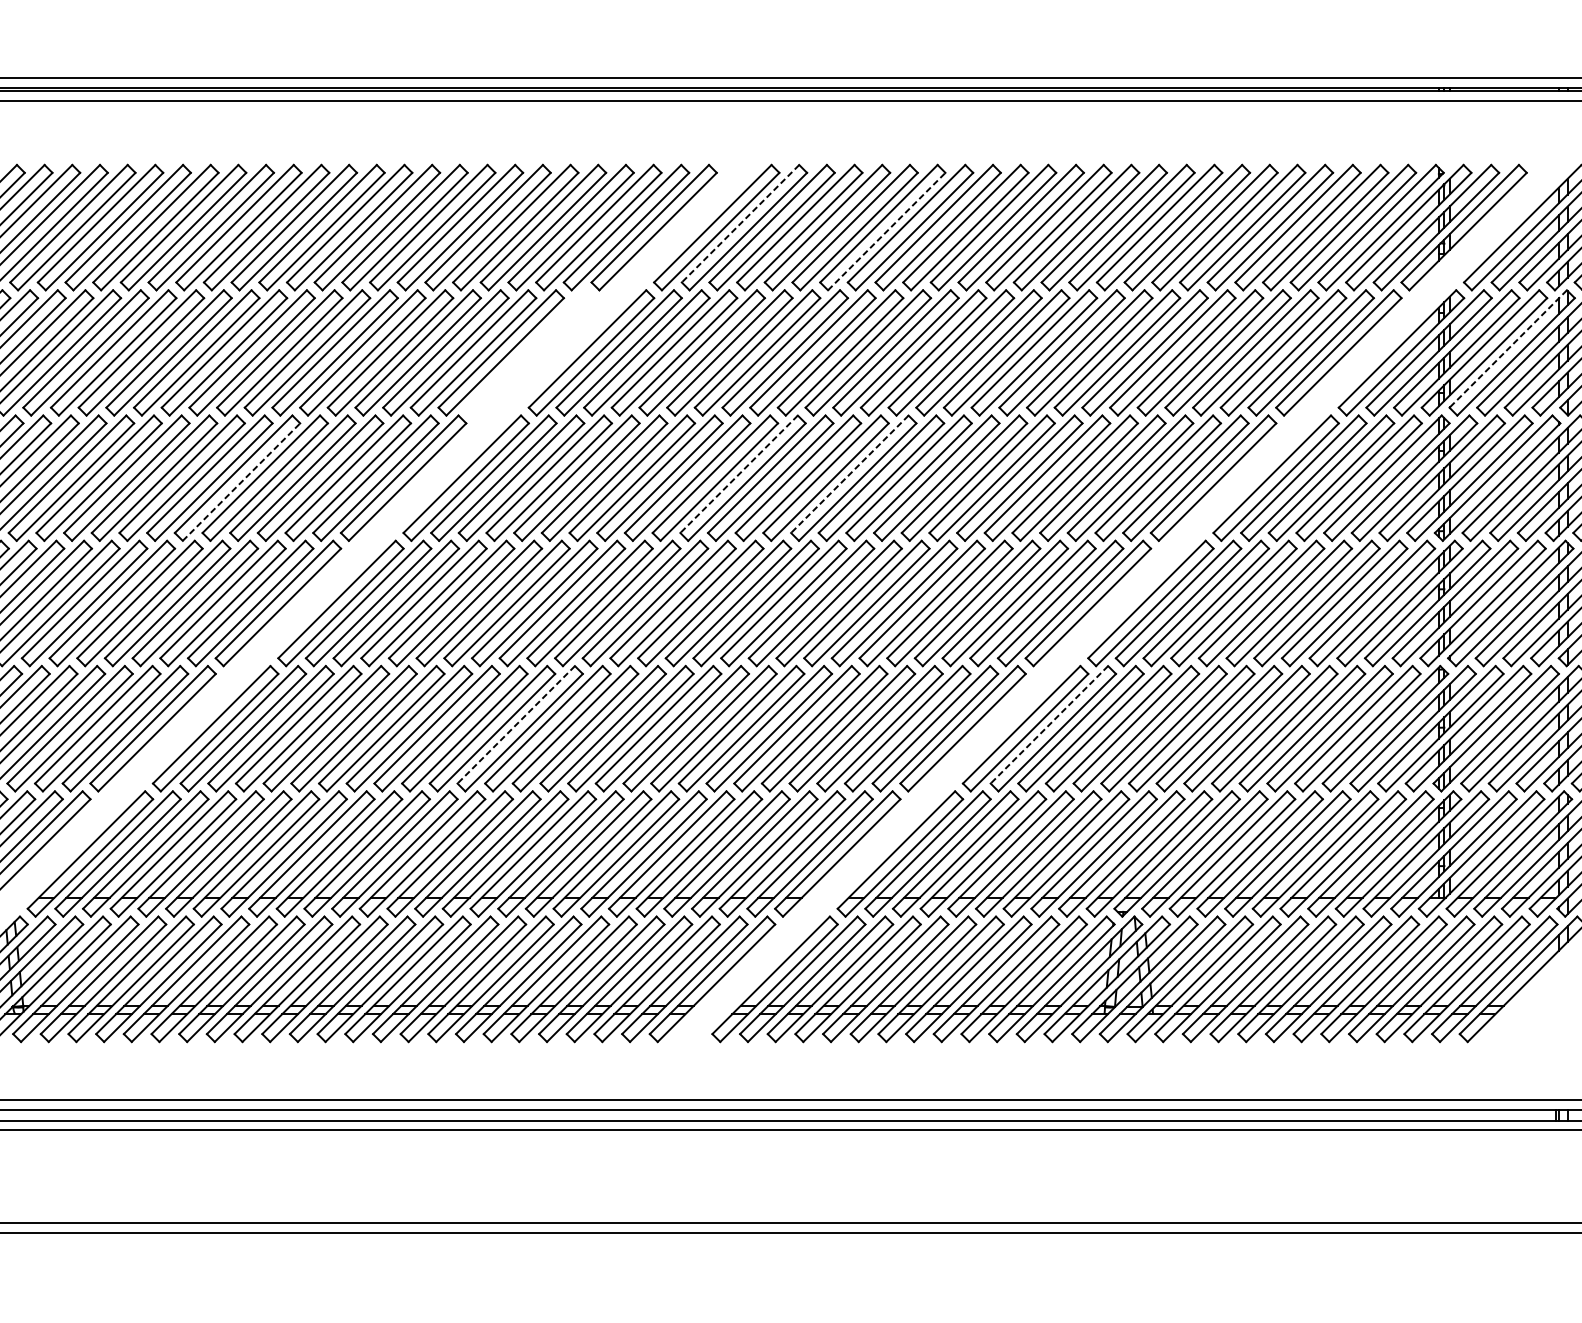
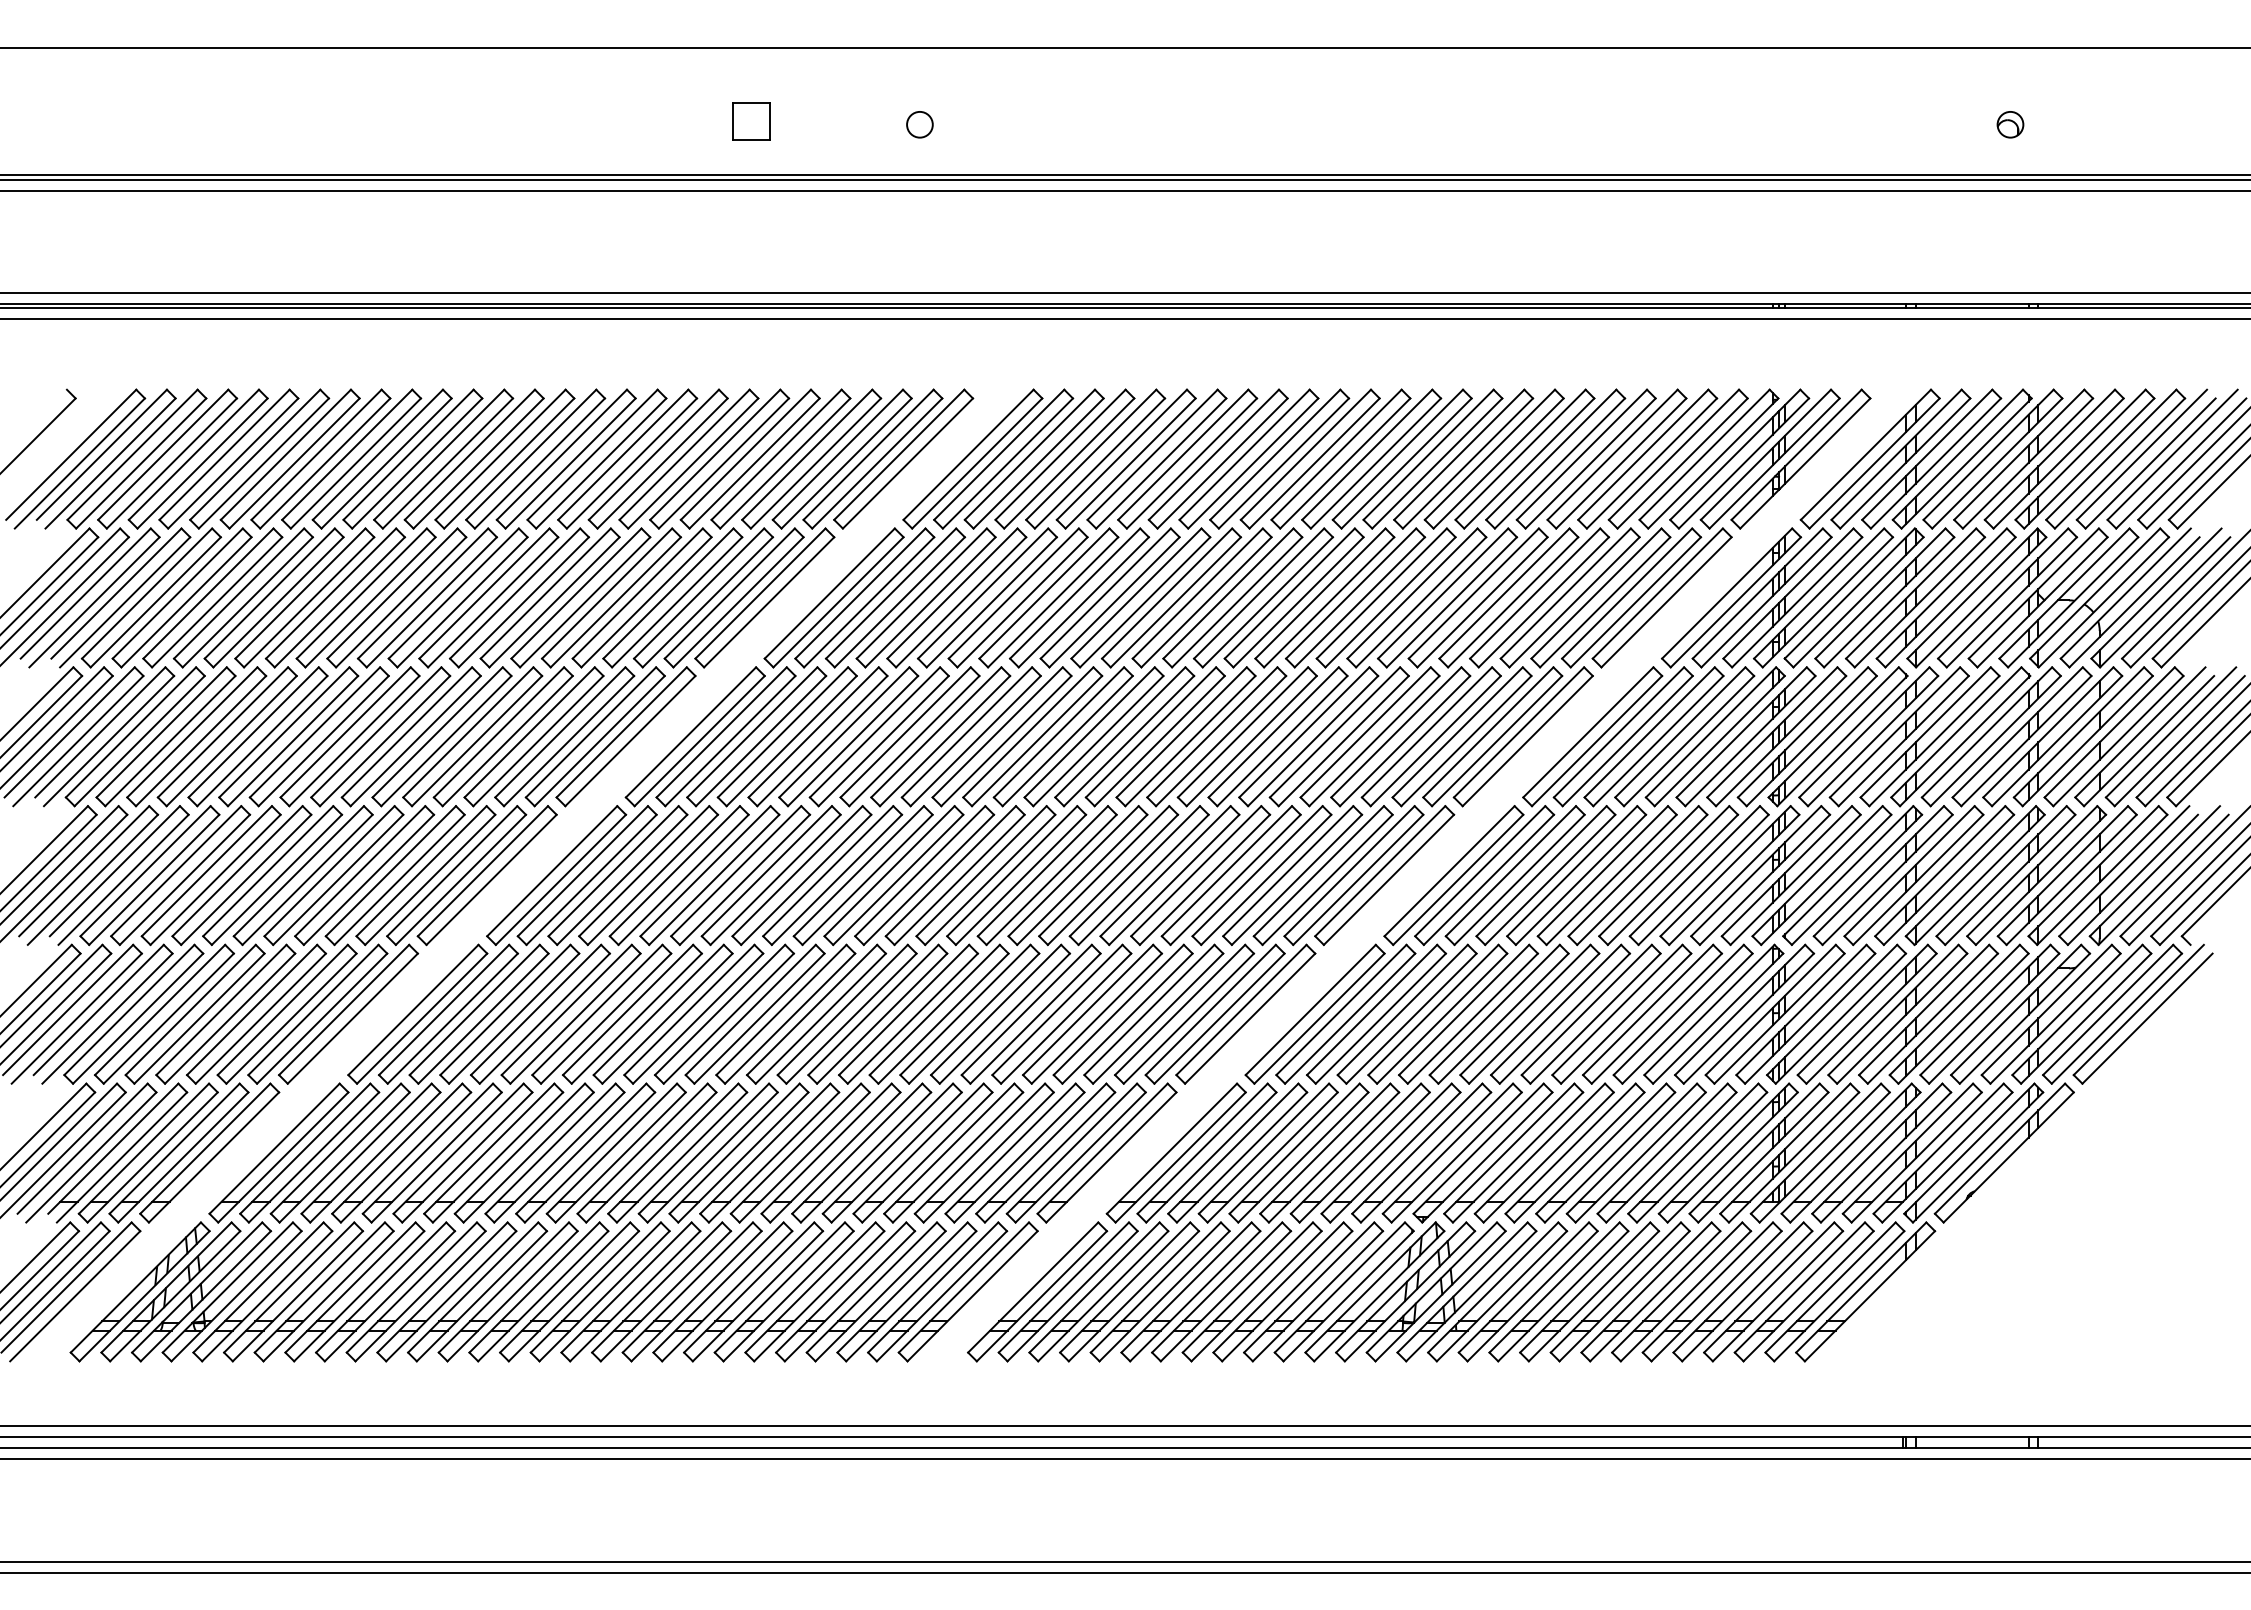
line: (739, 224) -> (998, 455), dashed -> solid
line: (886, 231) -> (1161, 463), dashed -> solid
line: (1507, 348) -> (1849, 593), dashed -> solid
part: (528, 352) -> (764, 597), added
line: (738, 474) -> (997, 732), dashed -> solid
line: (849, 474) -> (1120, 732), dashed -> solid
line: (241, 481) -> (446, 740), dashed -> solid
line: (515, 725) -> (750, 1010), dashed -> solid
line: (1049, 725) -> (1341, 1010), dashed -> solid

